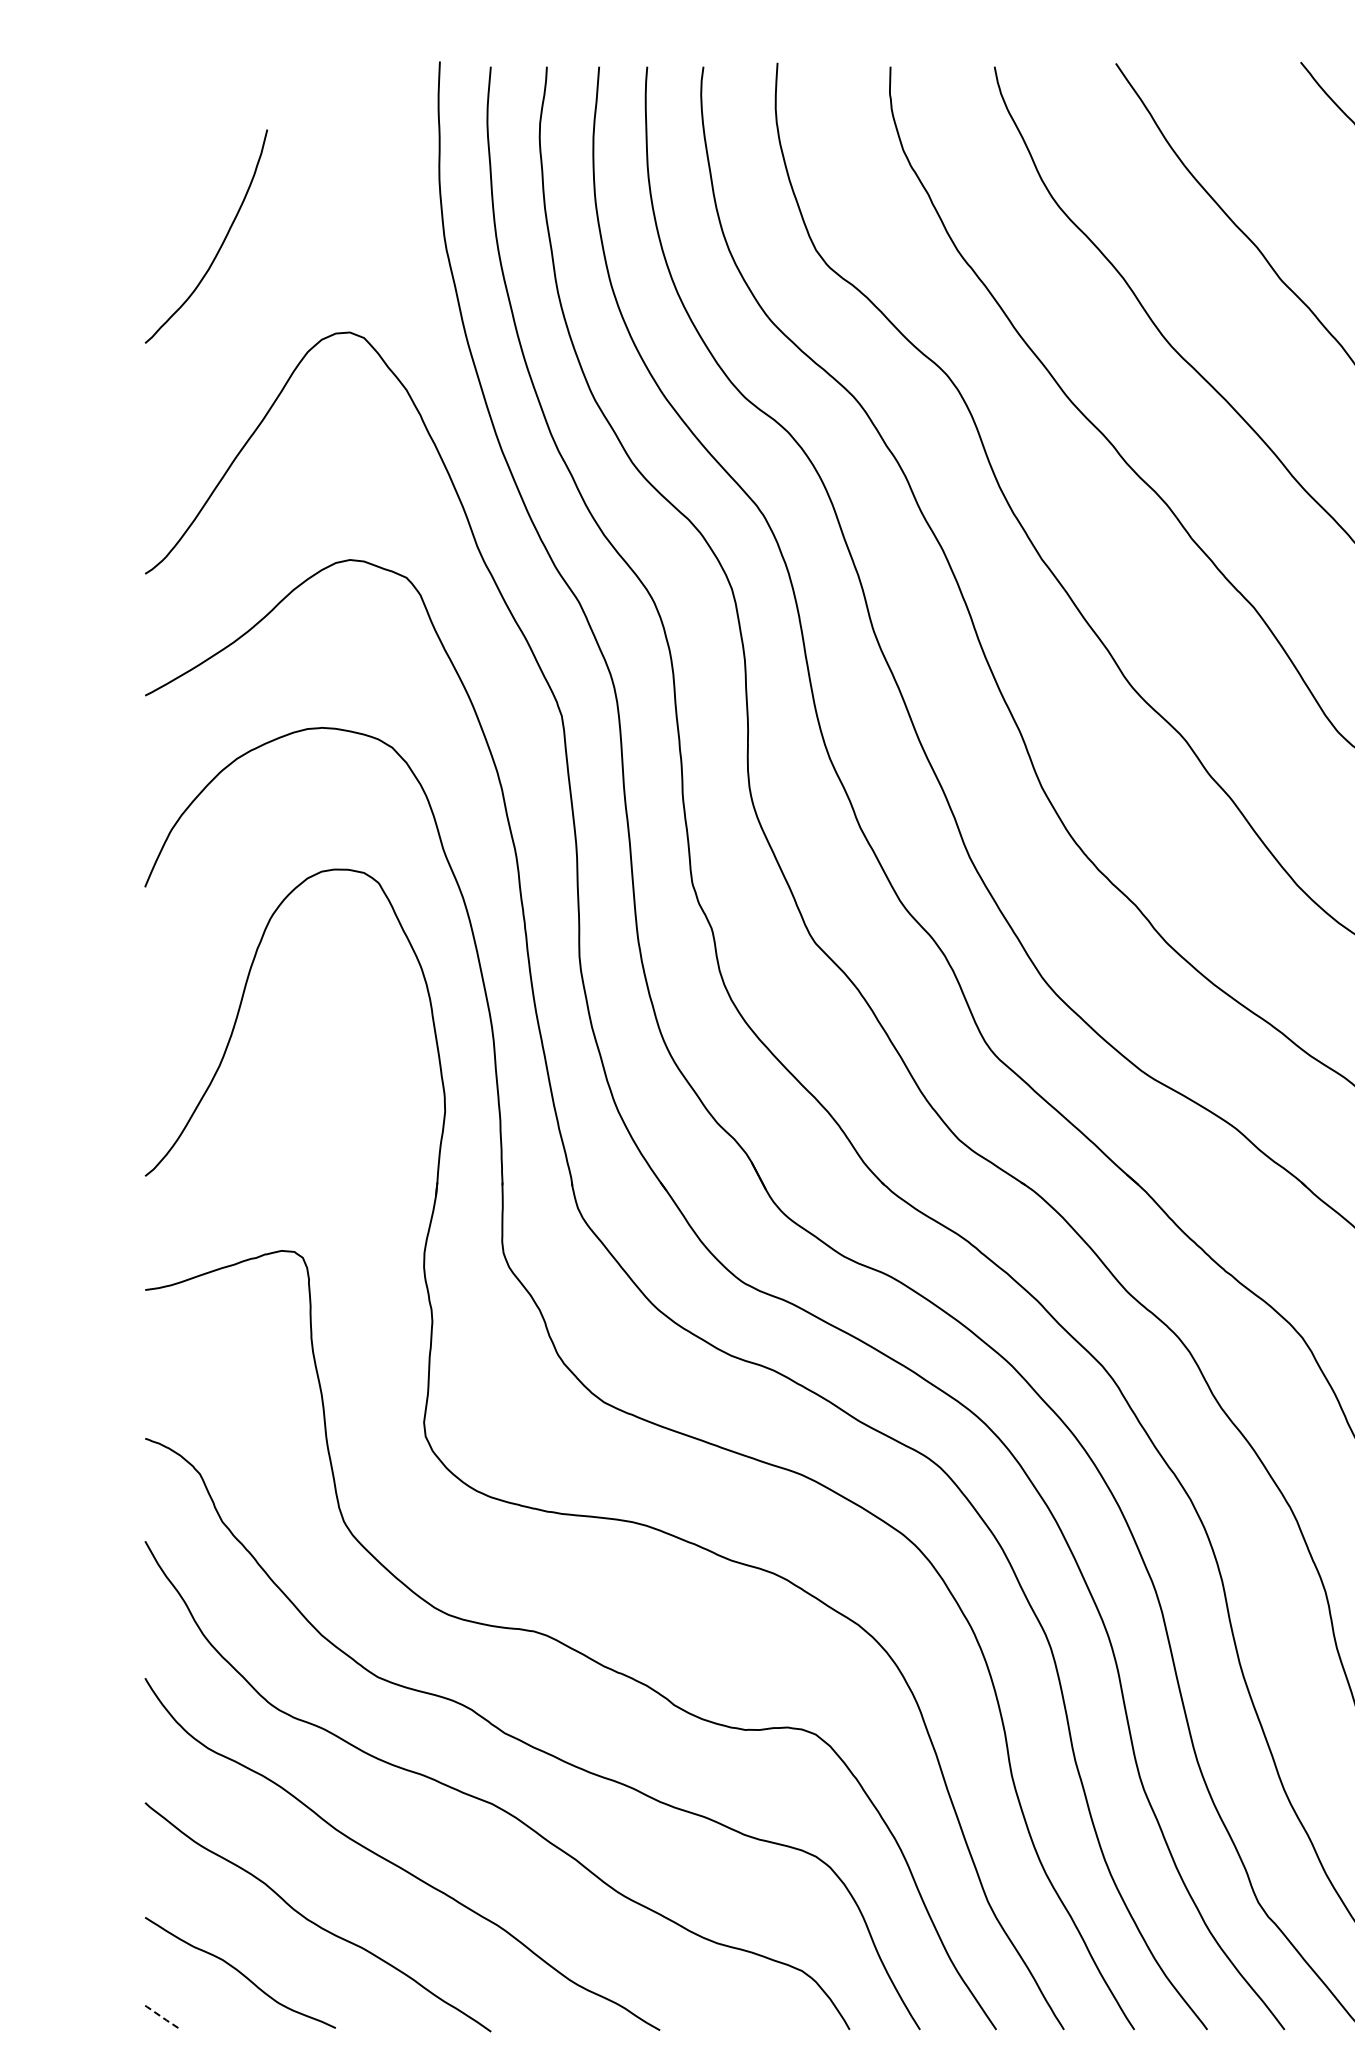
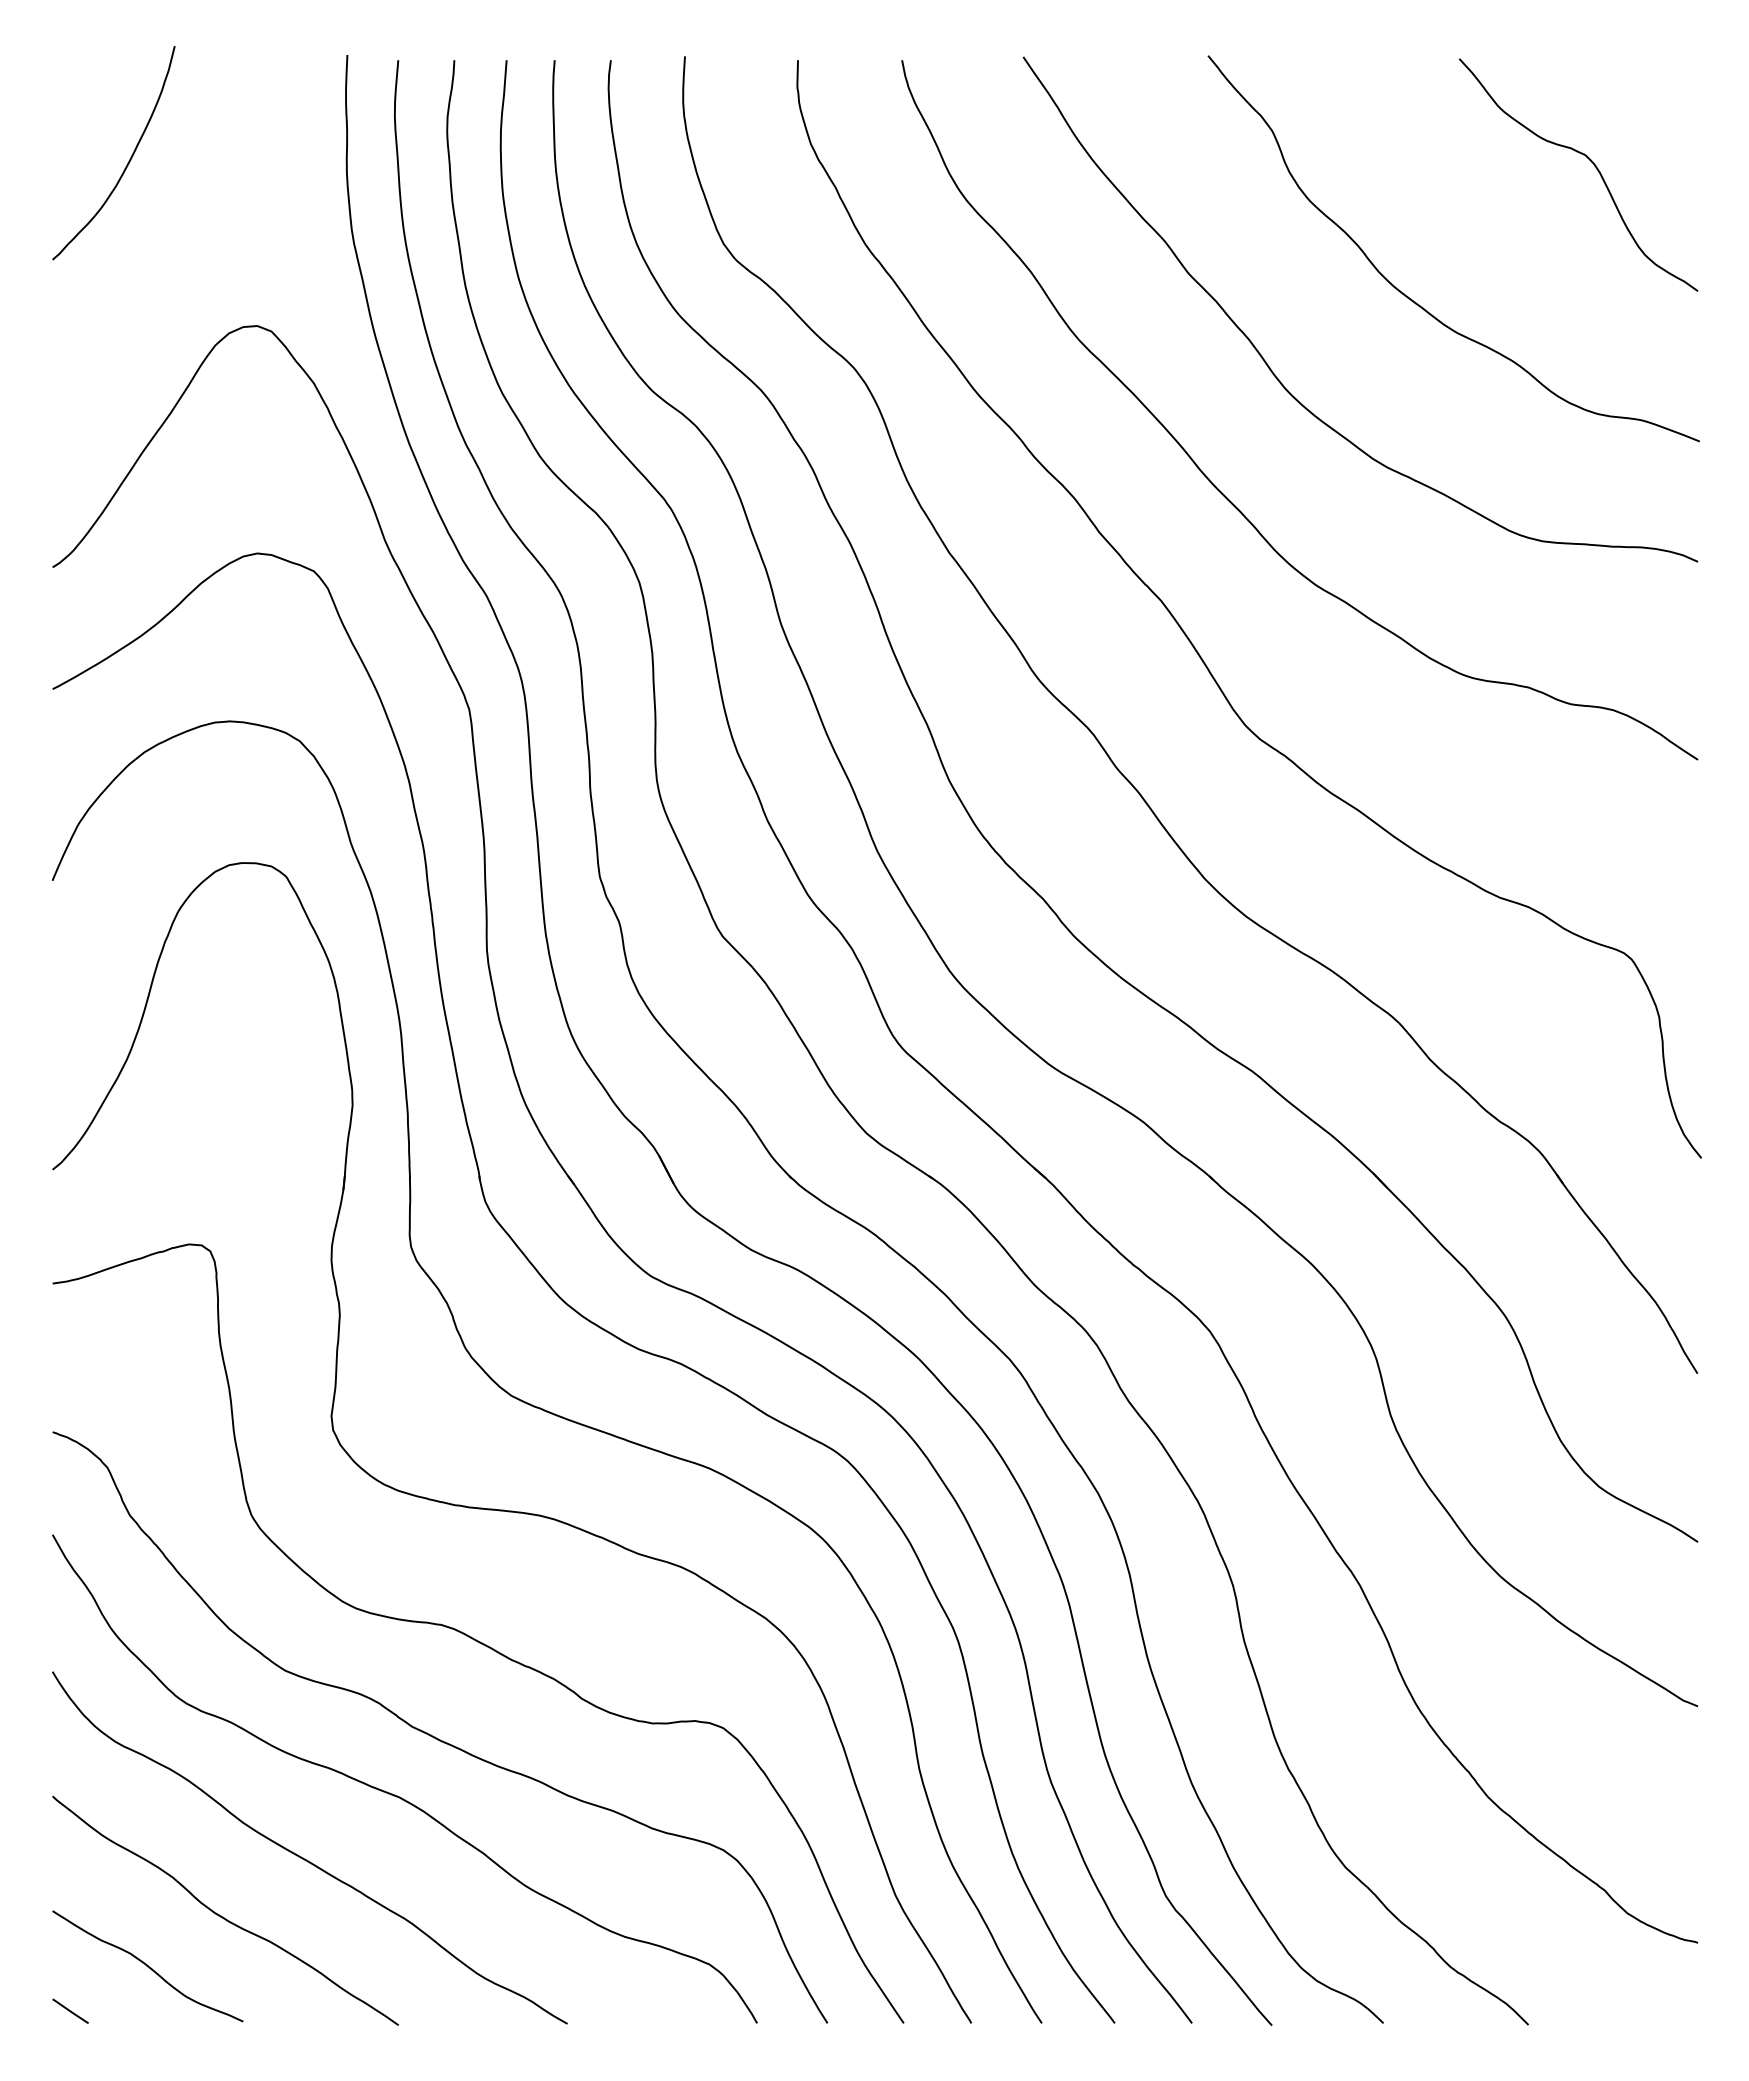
curve: (221, 244) -> (128, 161), moved
line: (163, 2017) -> (70, 2011), dashed -> solid

